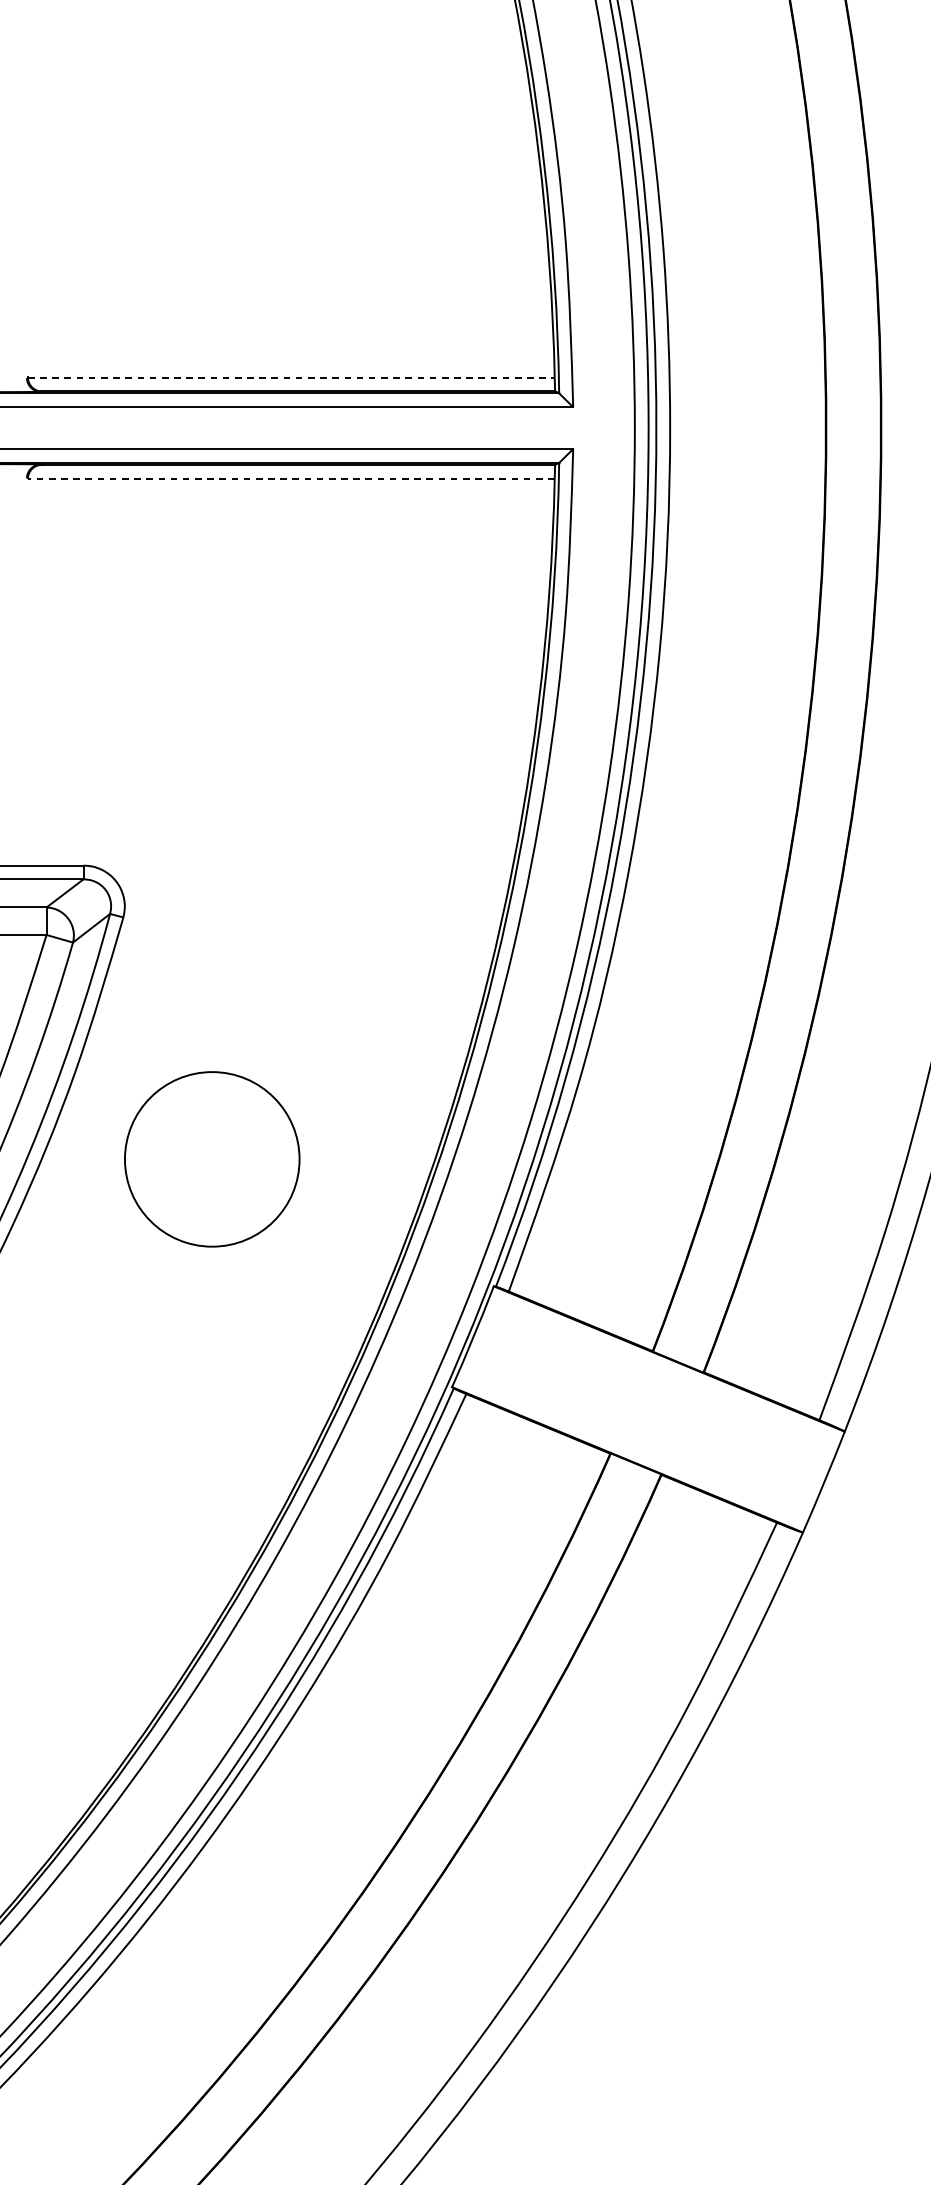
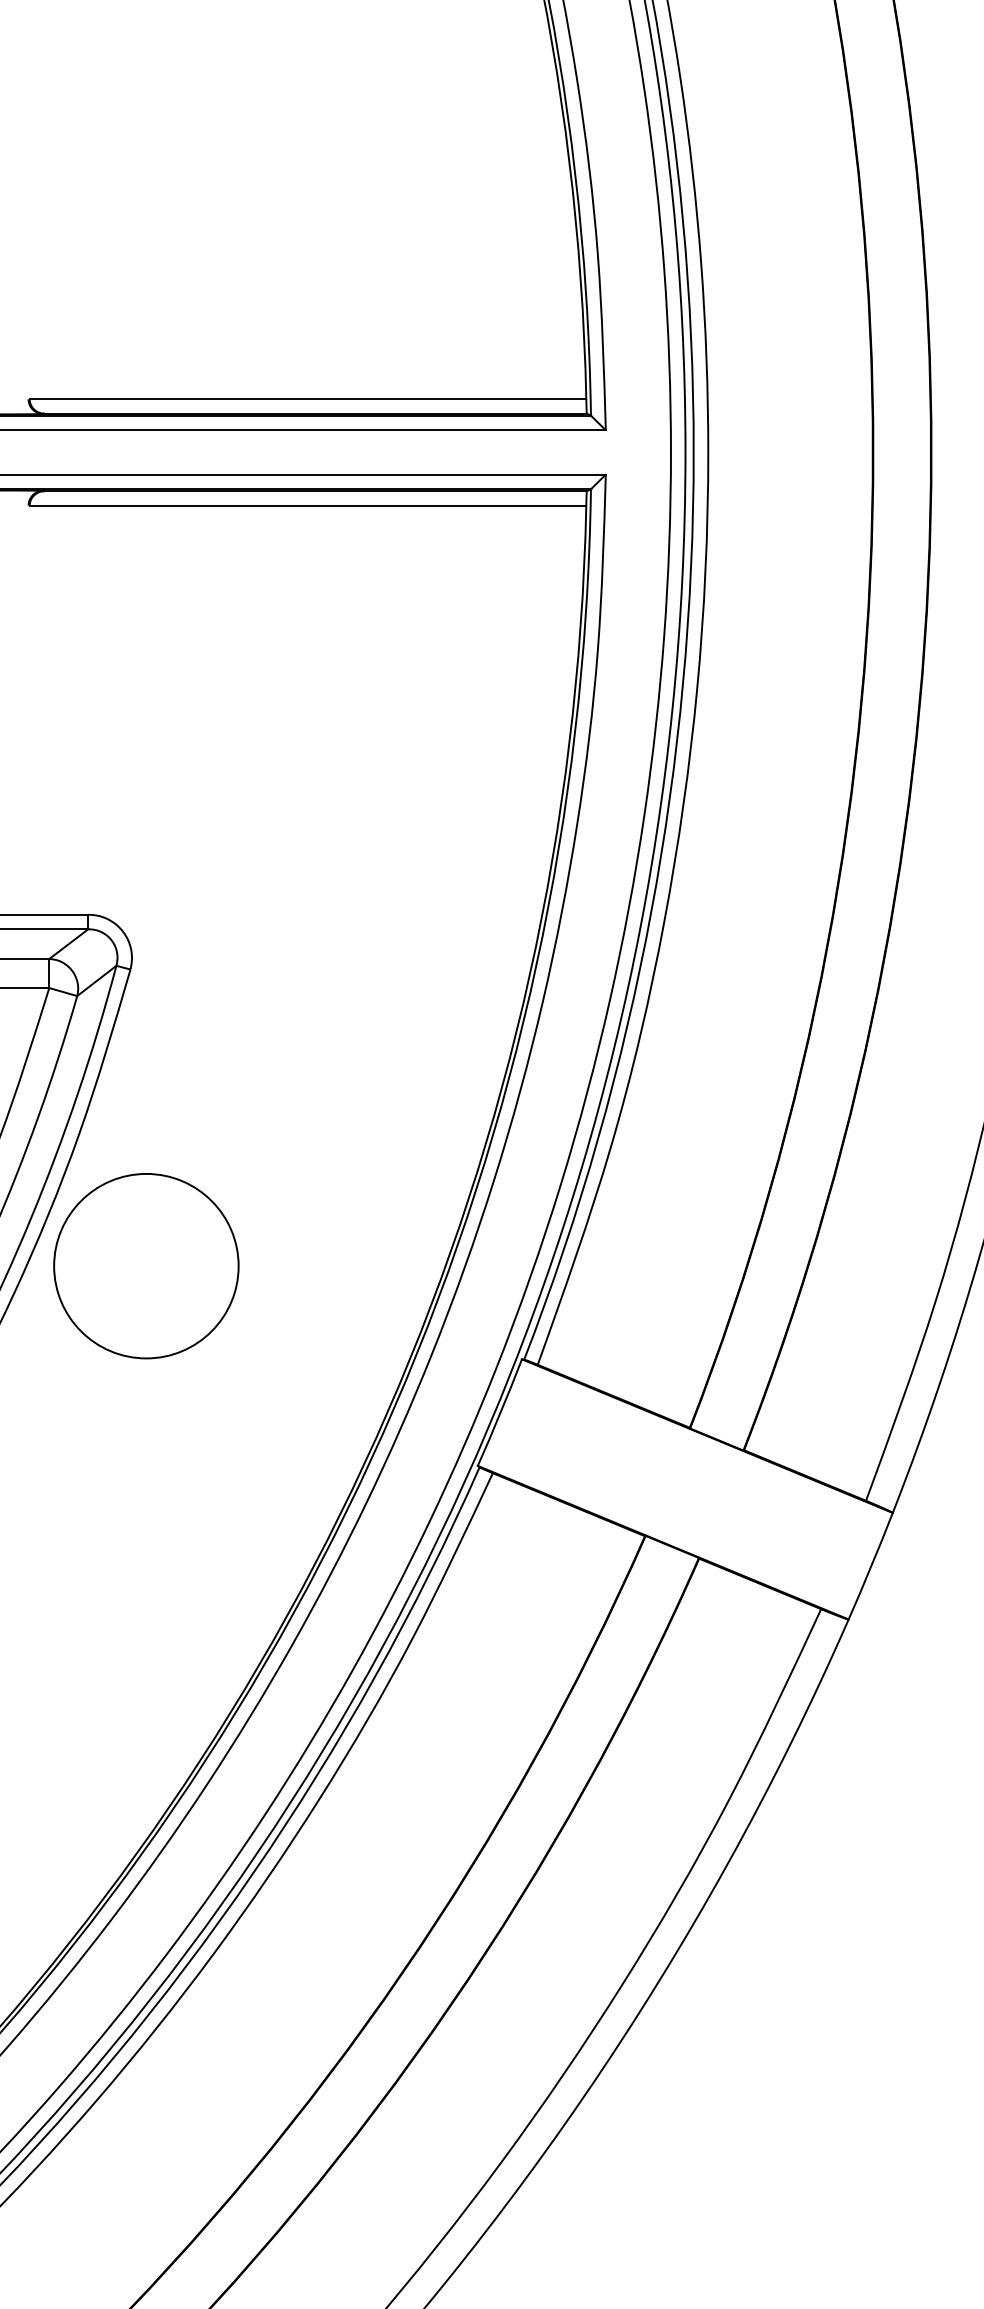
line: (291, 377) -> (308, 398), dashed -> solid
line: (290, 478) -> (307, 505), dashed -> solid
circle: (212, 1159) -> (146, 1266), moved

